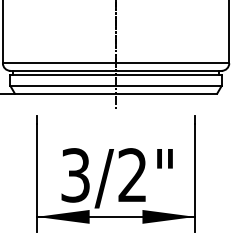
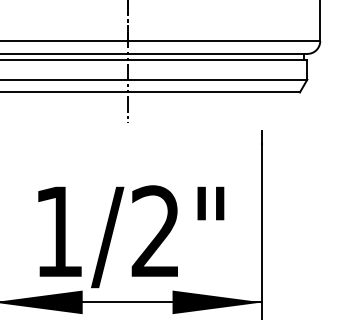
text: (75, 175) -> (58, 231), 3/2" -> 1/2"

